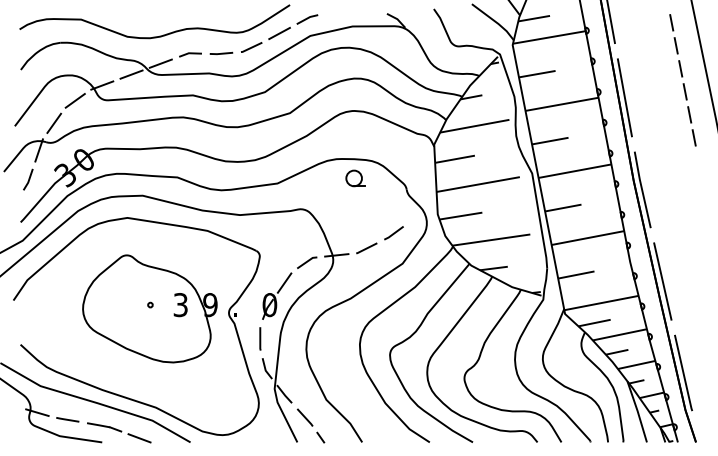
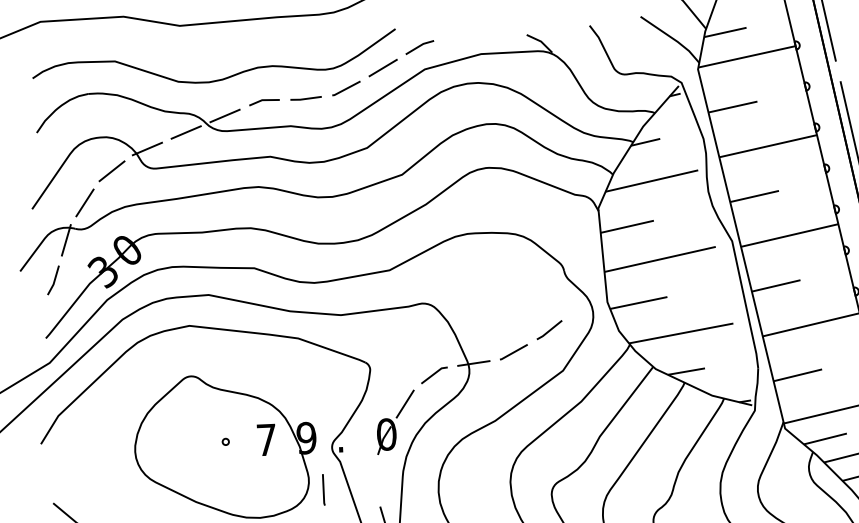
part: (355, 178) -> (494, 258), removed
text: (180, 305) -> (266, 440), 3 -> 7
line: (260, 338) -> (323, 489), moved

